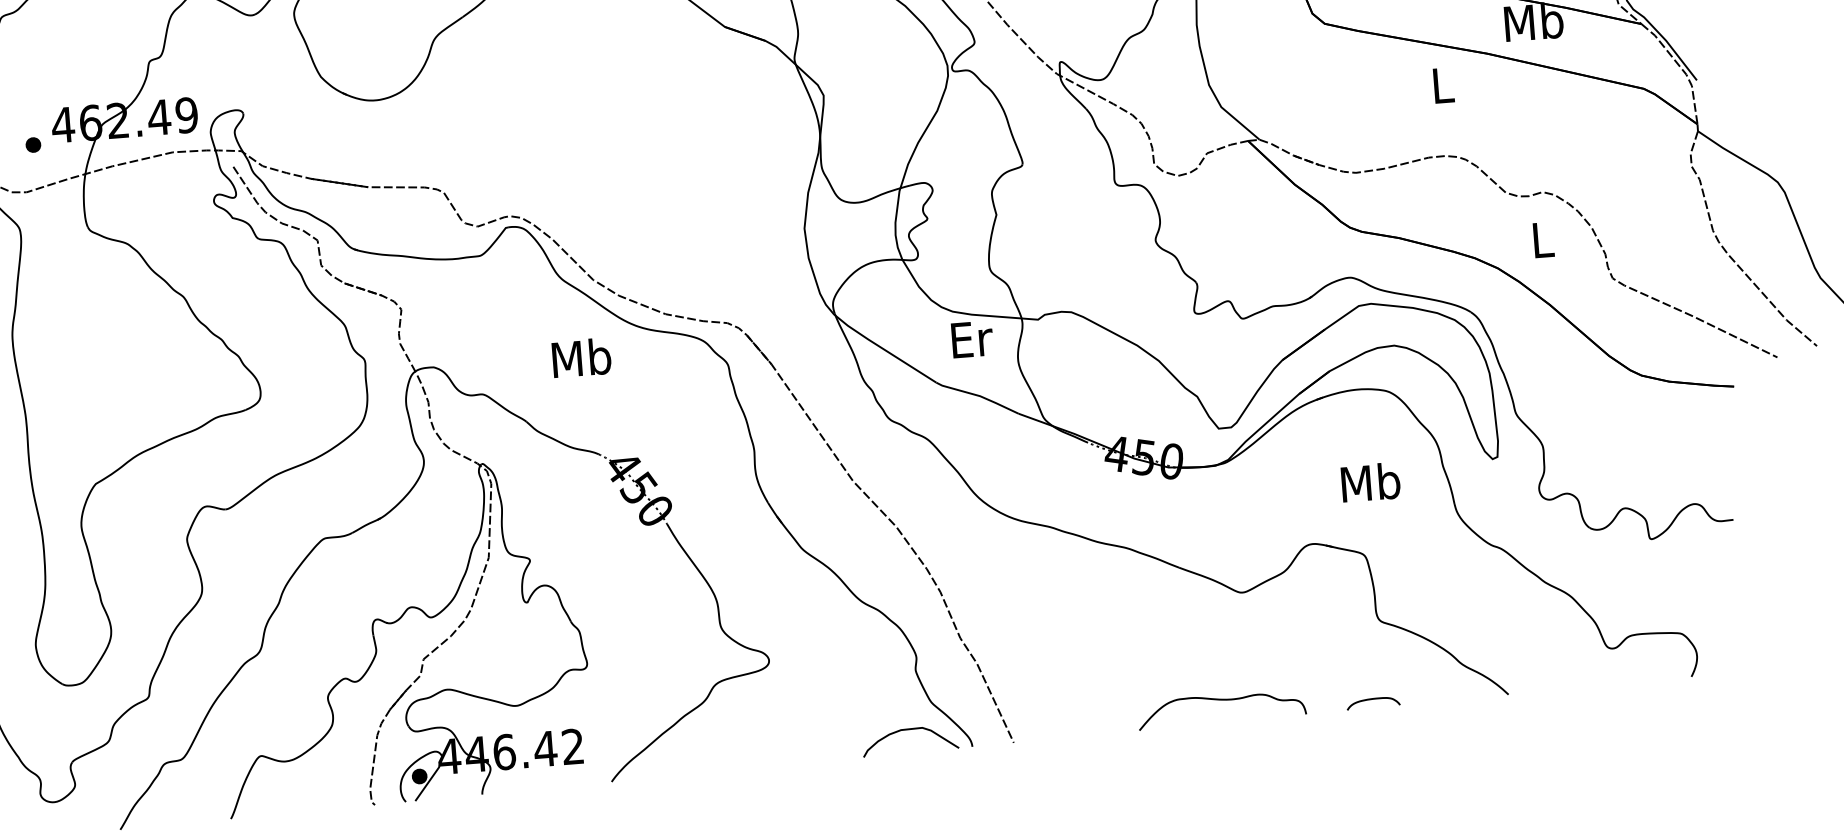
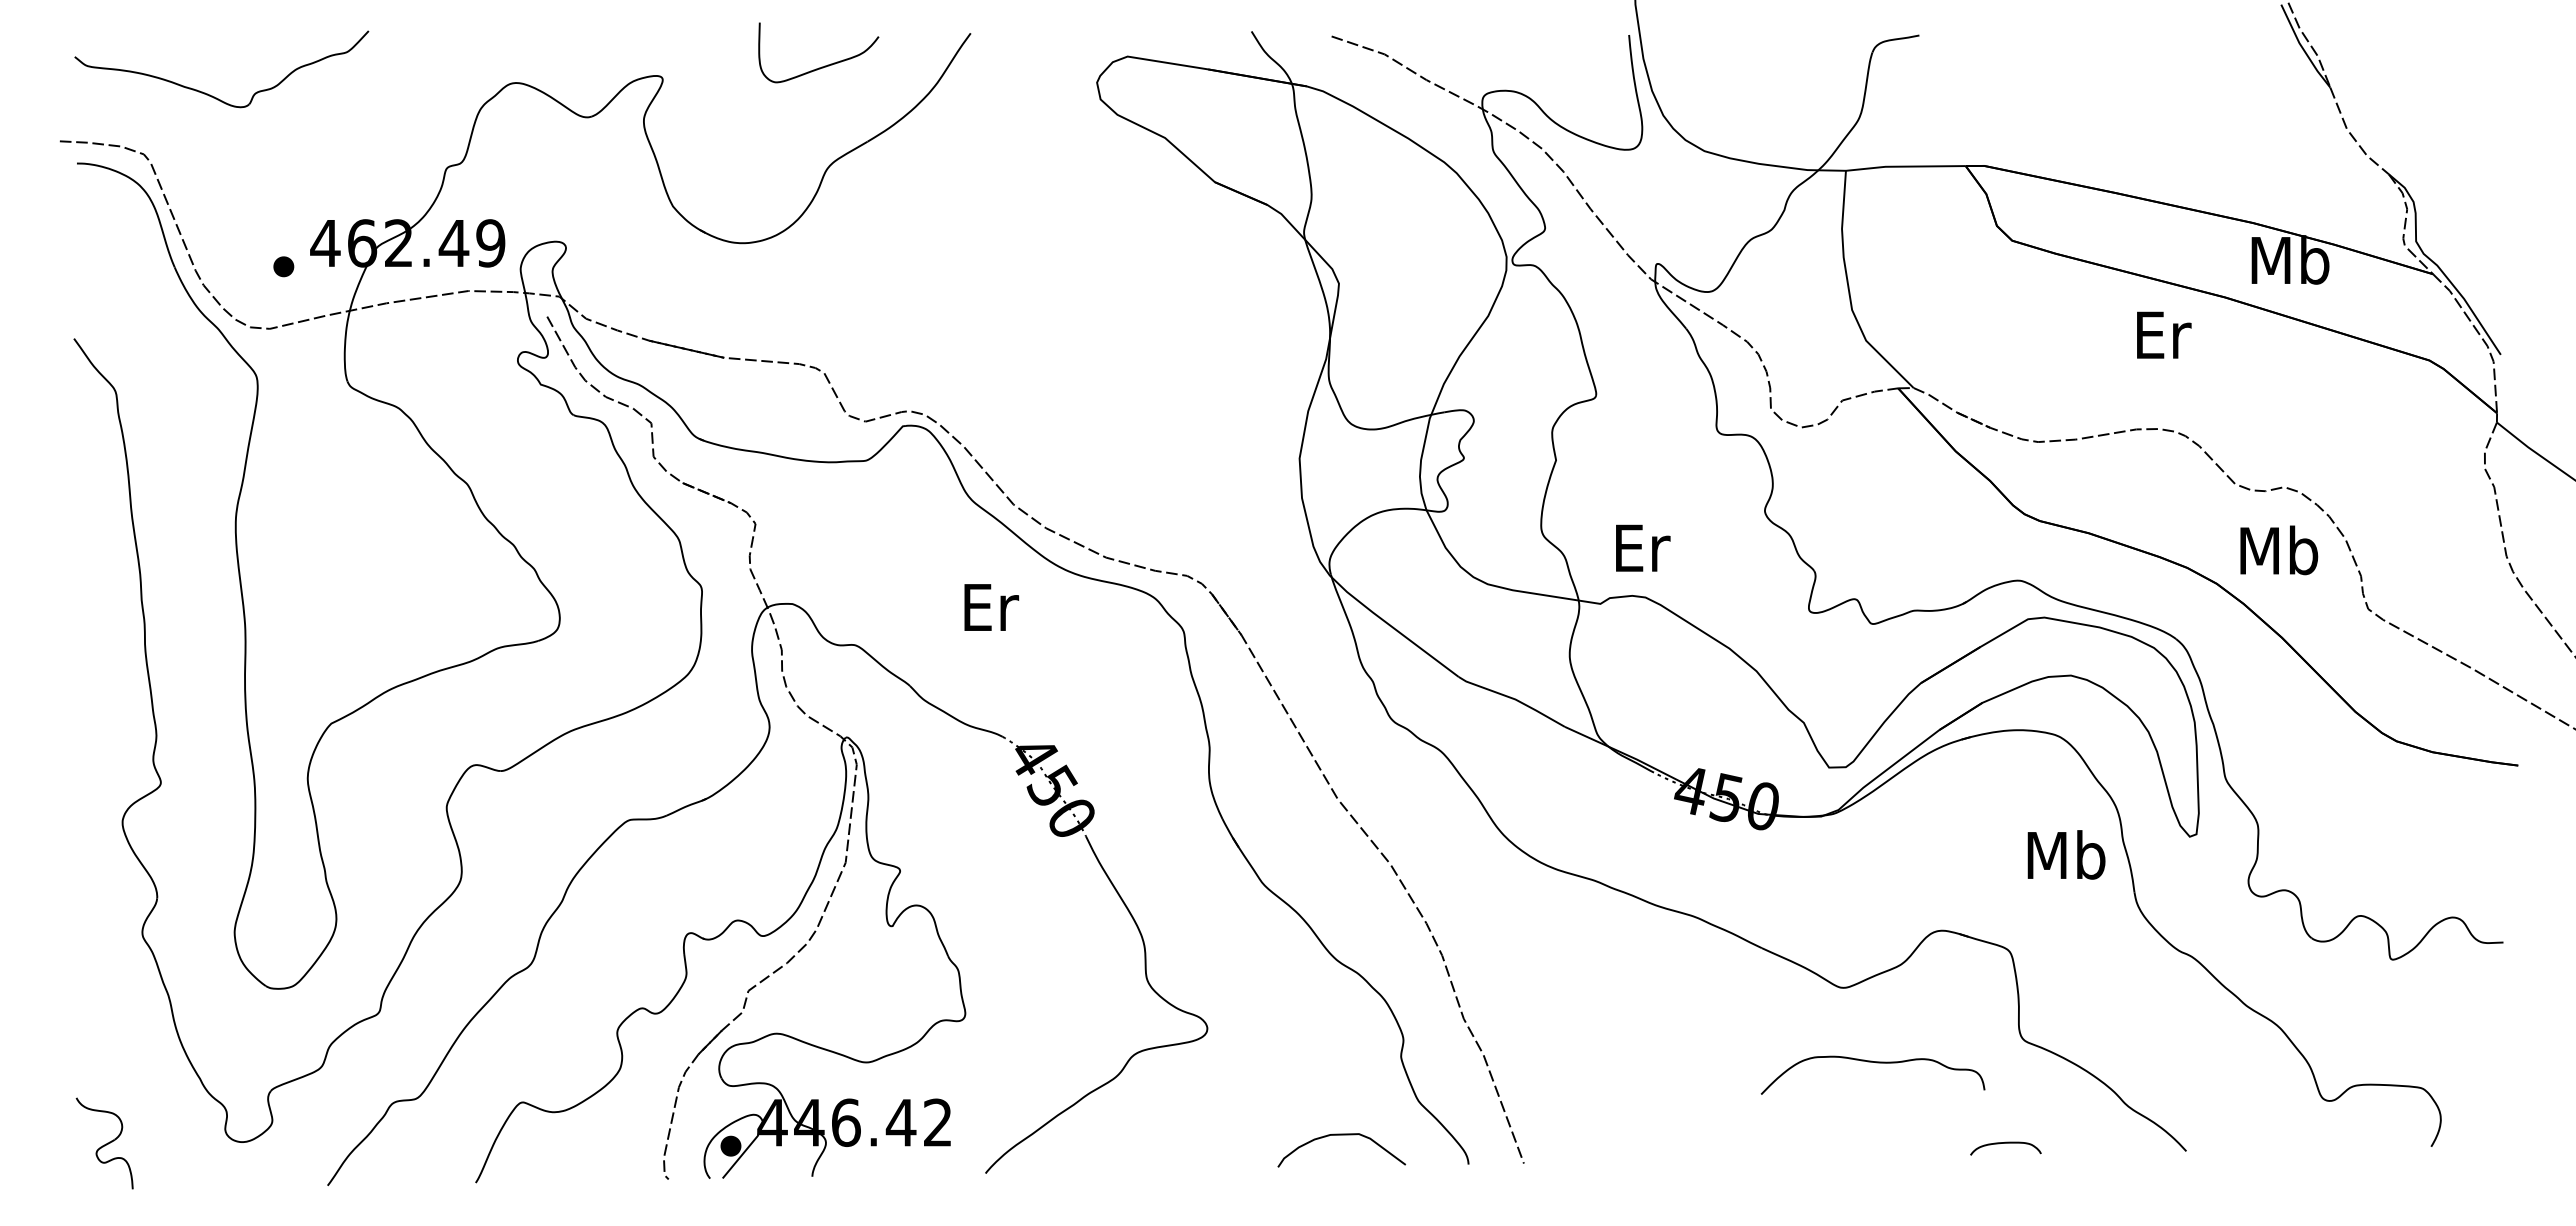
text: (1444, 84) -> (2164, 334), L -> Er
text: (1542, 239) -> (2279, 550), L -> Mb
text: (972, 338) -> (1643, 547), moved
text: (581, 357) -> (989, 606), Mb -> Er
text: (1370, 482) -> (2066, 854), moved
curve: (1223, 700) -> (1876, 1063), moved
curve: (909, 729) -> (1341, 1135), moved

